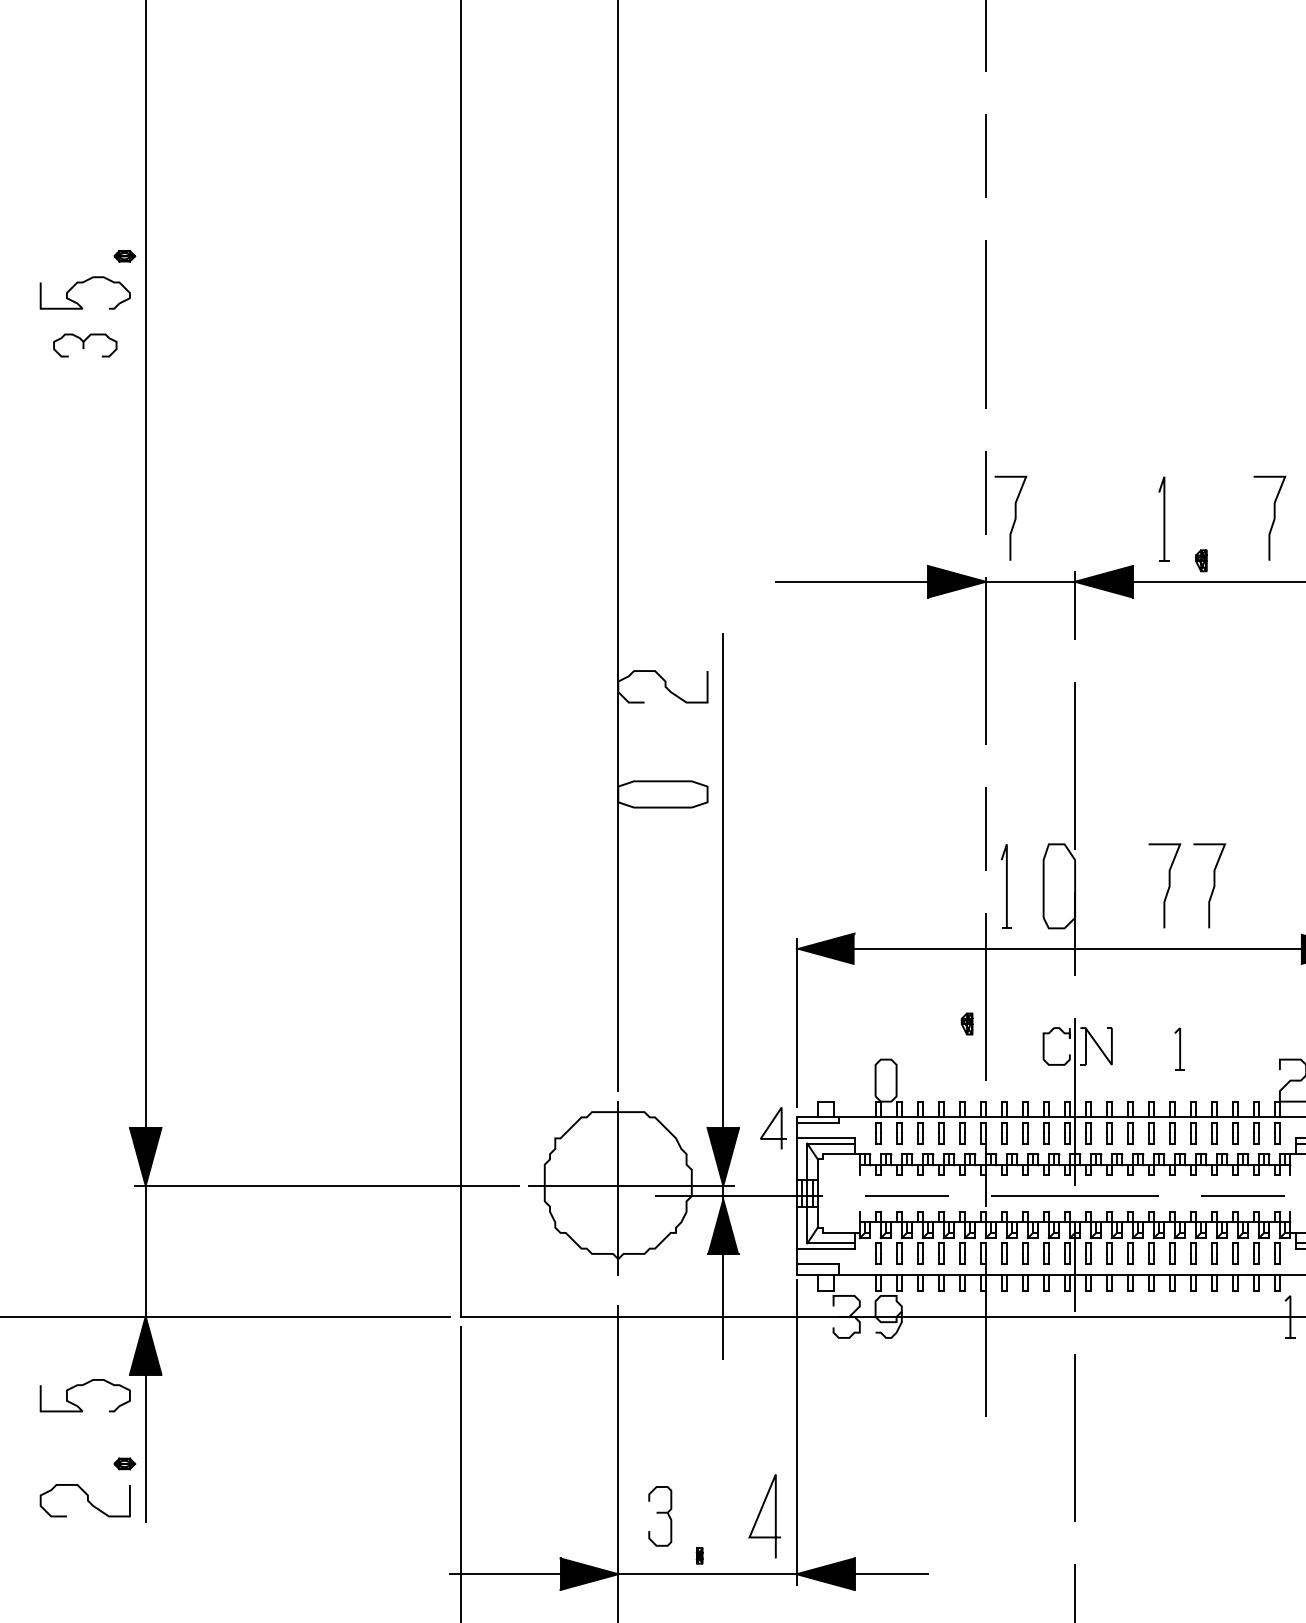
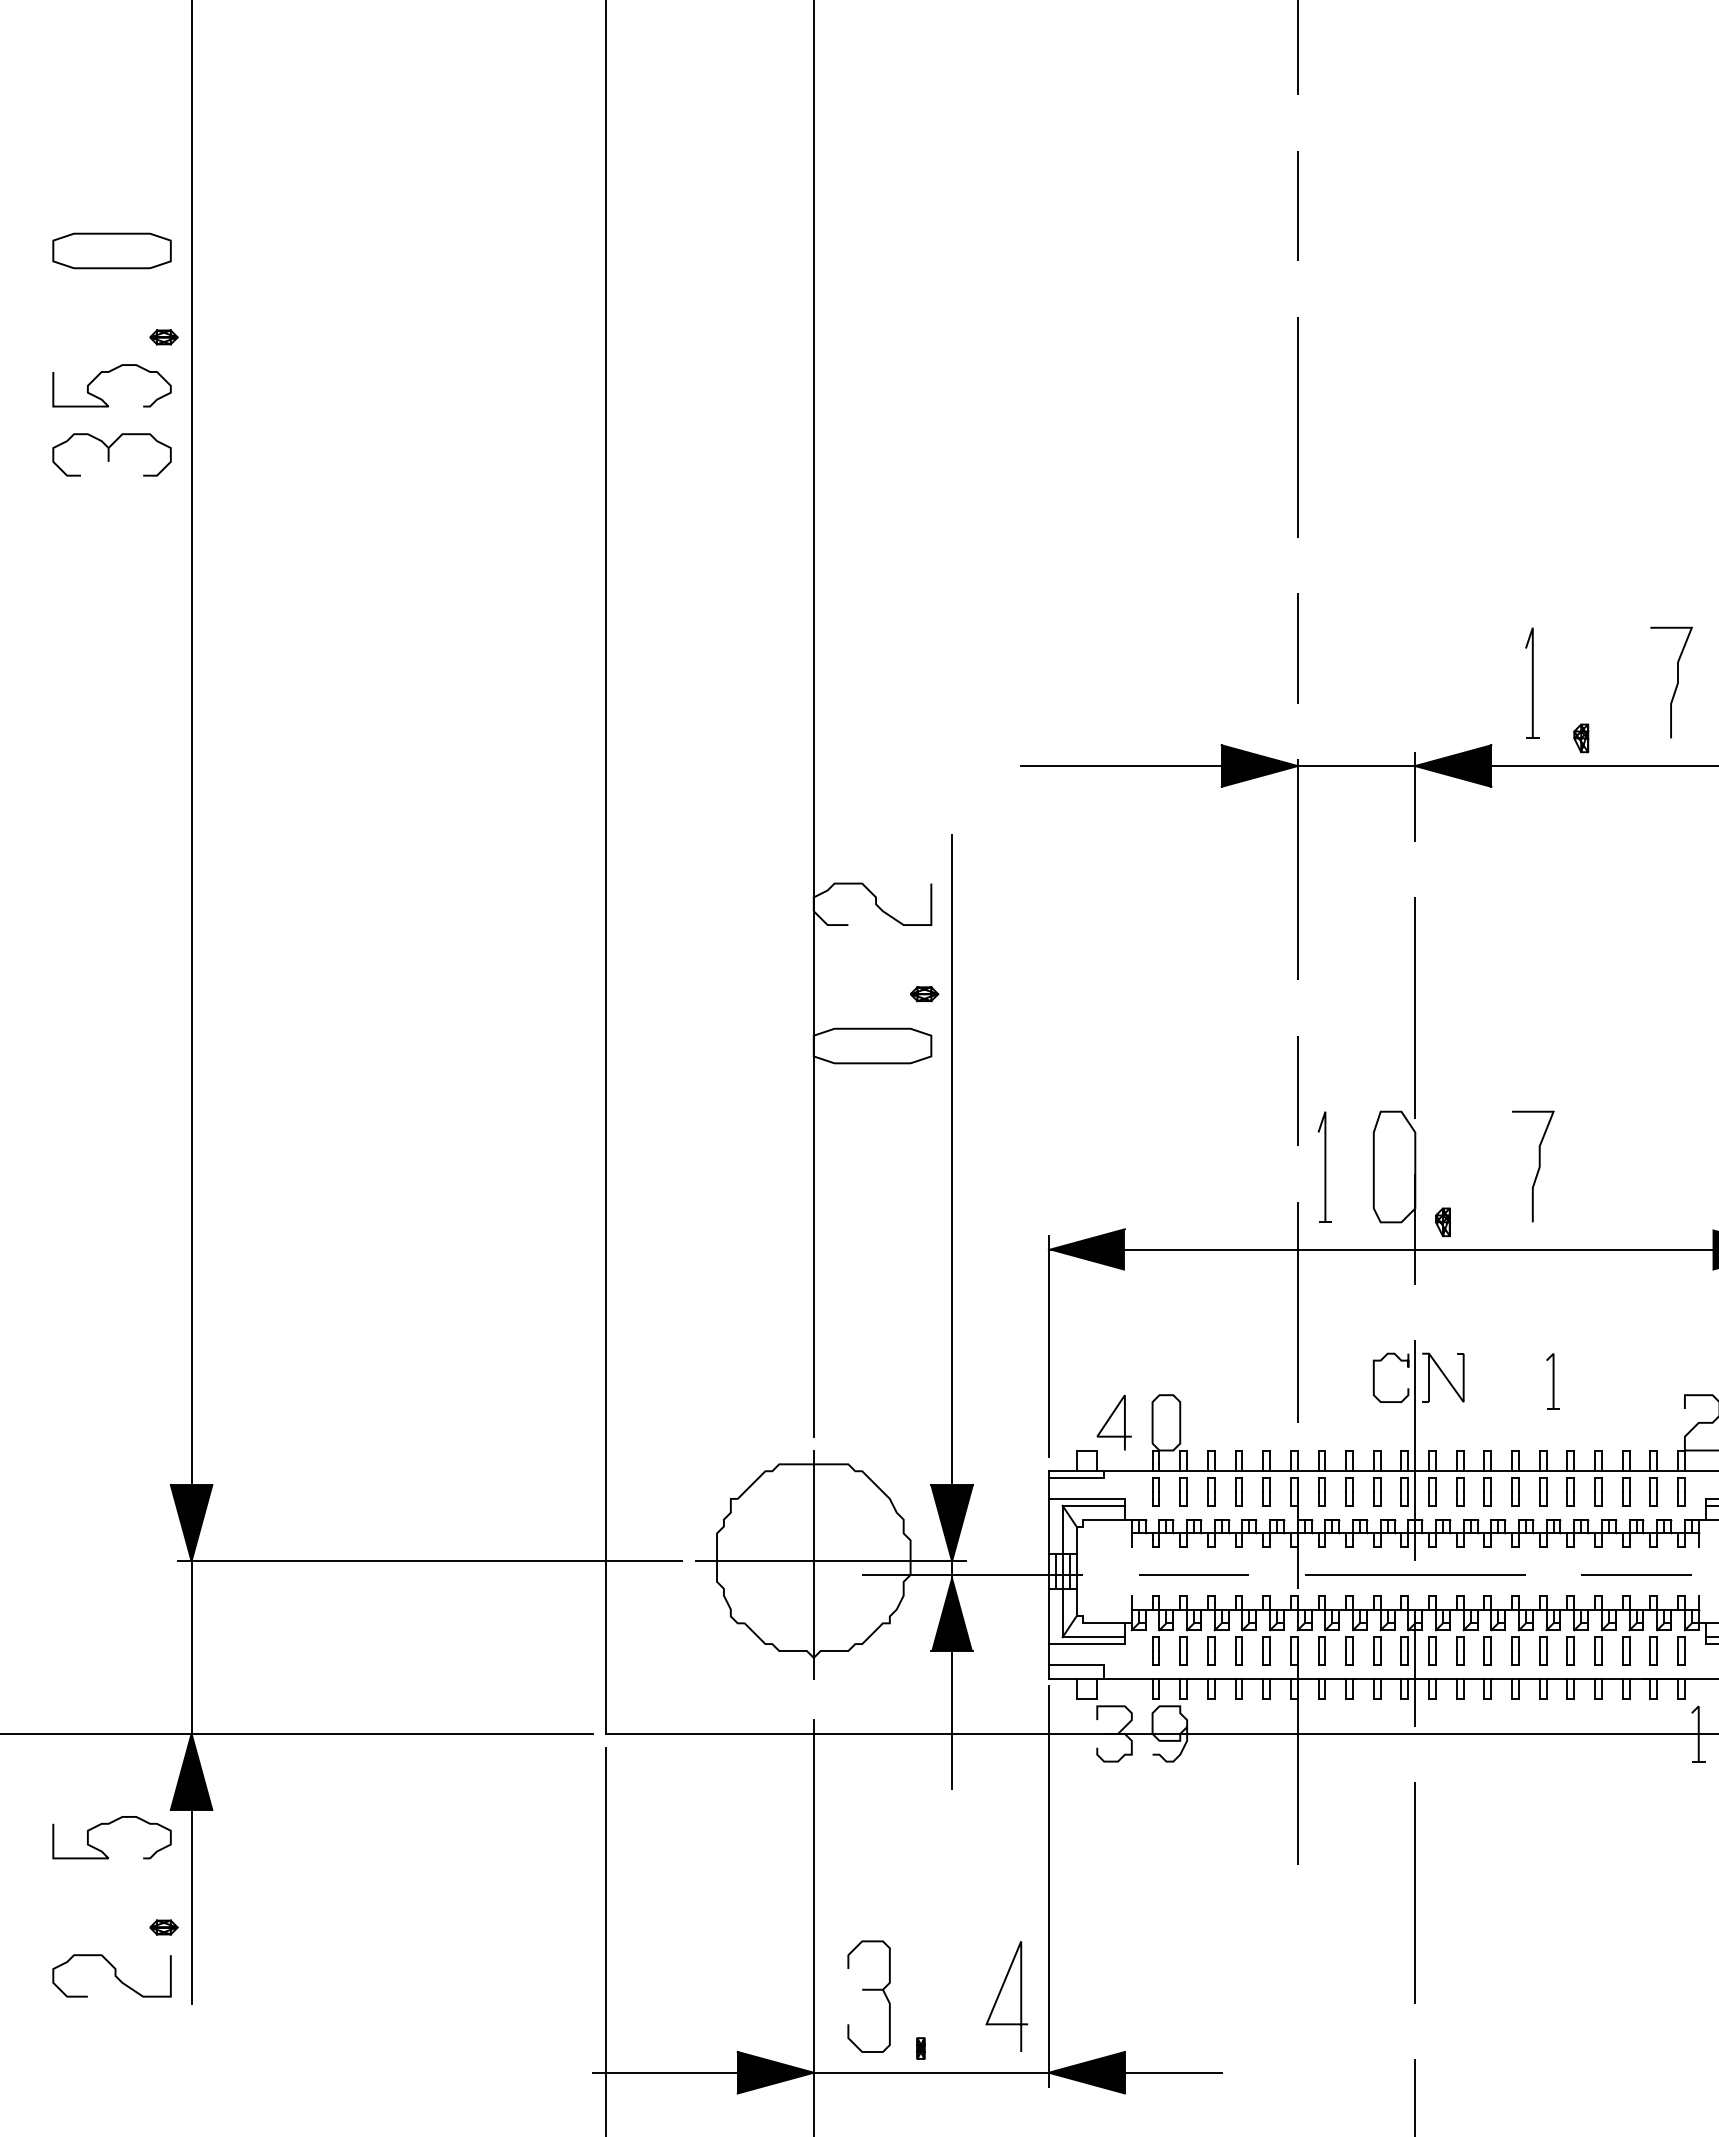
part: (84, 190) -> (111, 250), added
part: (84, 345) -> (111, 454), size x1.43
curve: (1014, 519) -> (1335, 683), removed
part: (702, 755) -> (924, 994), added
curve: (1213, 885) -> (1597, 1166), removed
part: (966, 1024) -> (1442, 1222), moved
line: (769, 1126) -> (1109, 1420), moved
part: (659, 1516) -> (868, 1996), size x1.43

